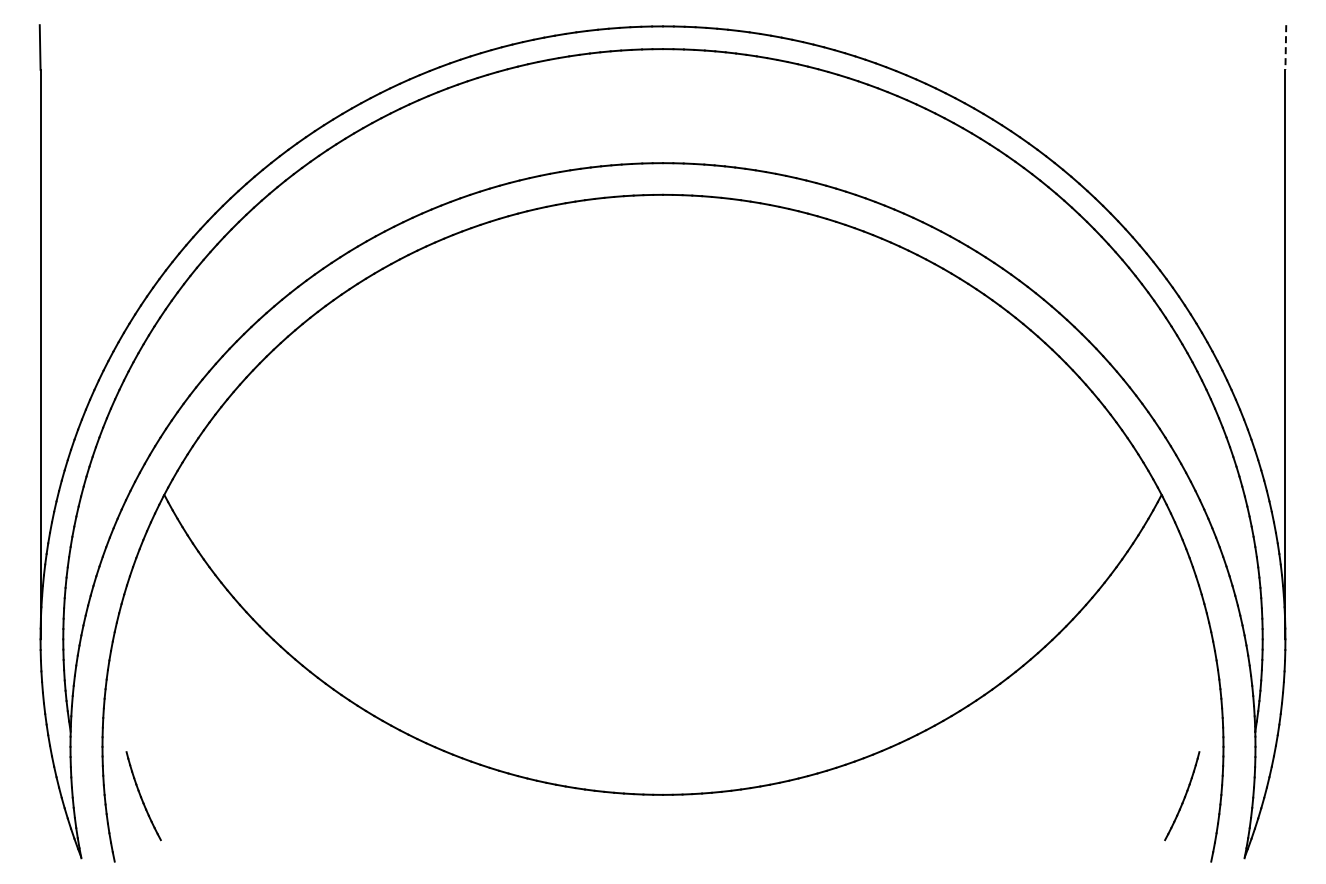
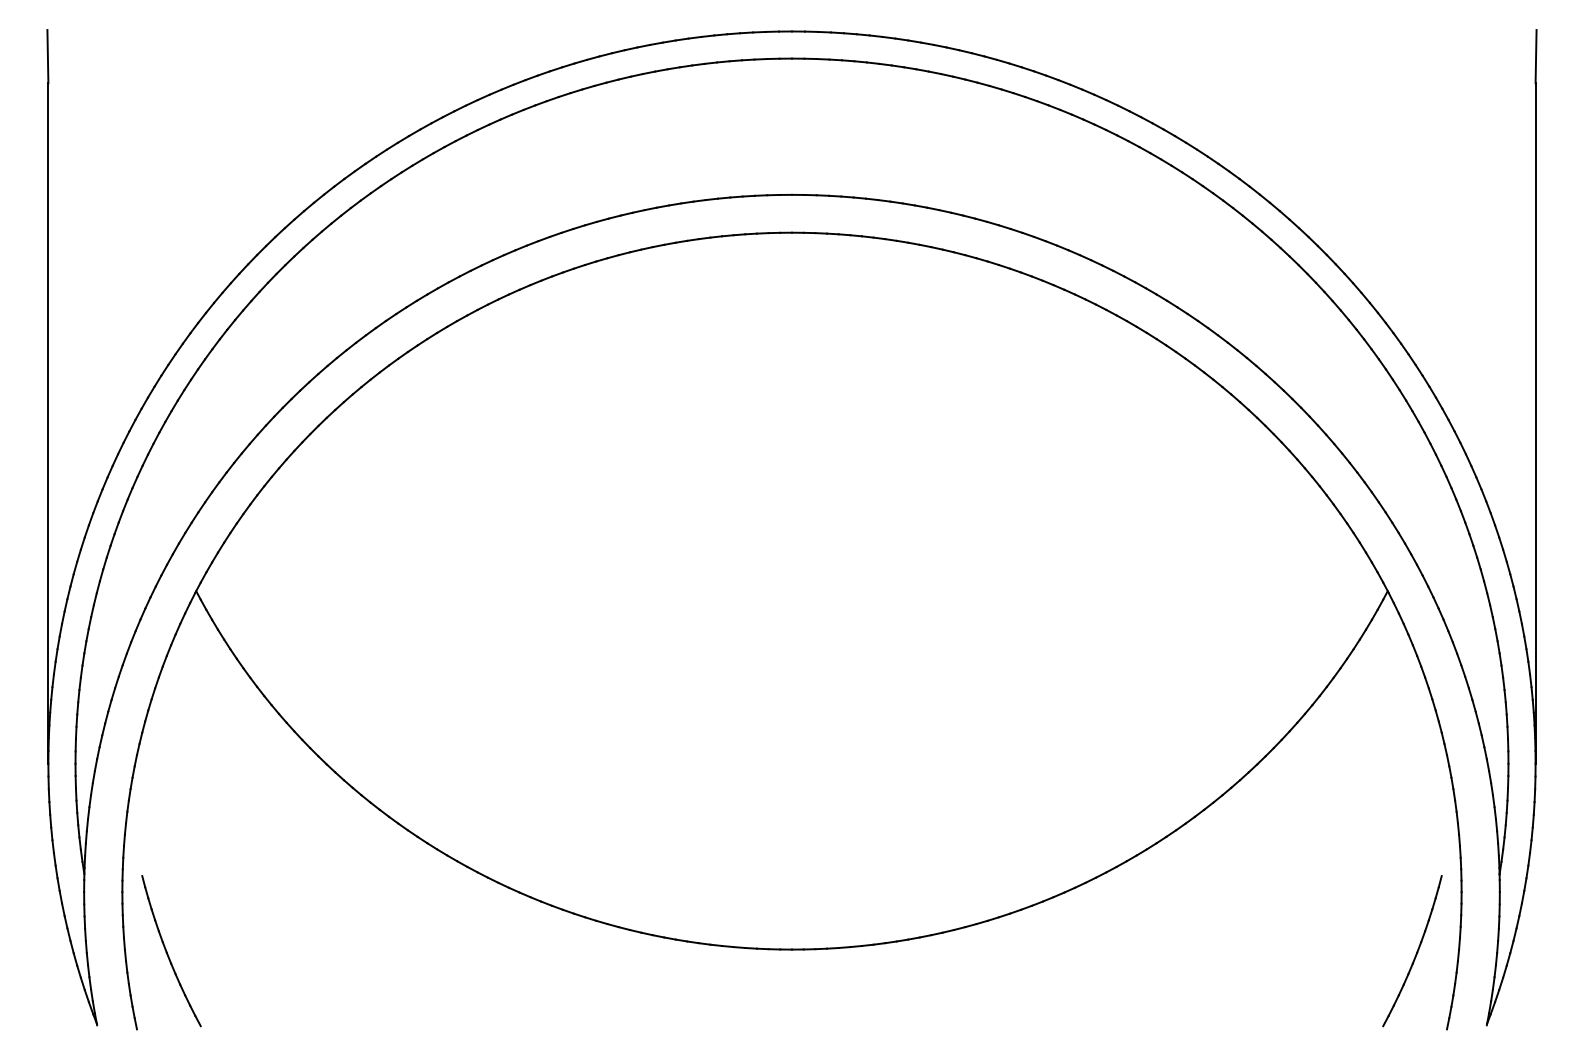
line: (1285, 47) -> (1535, 56), dashed -> solid
part: (143, 795) -> (171, 950), size x1.43
part: (1181, 795) -> (1411, 950), size x1.43

